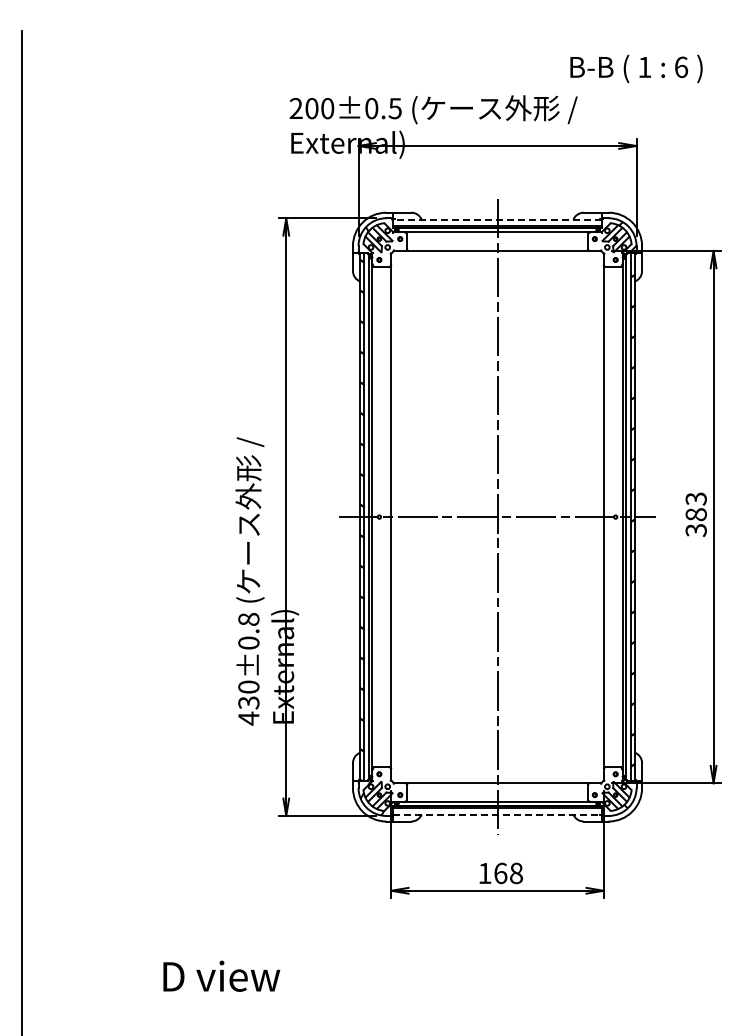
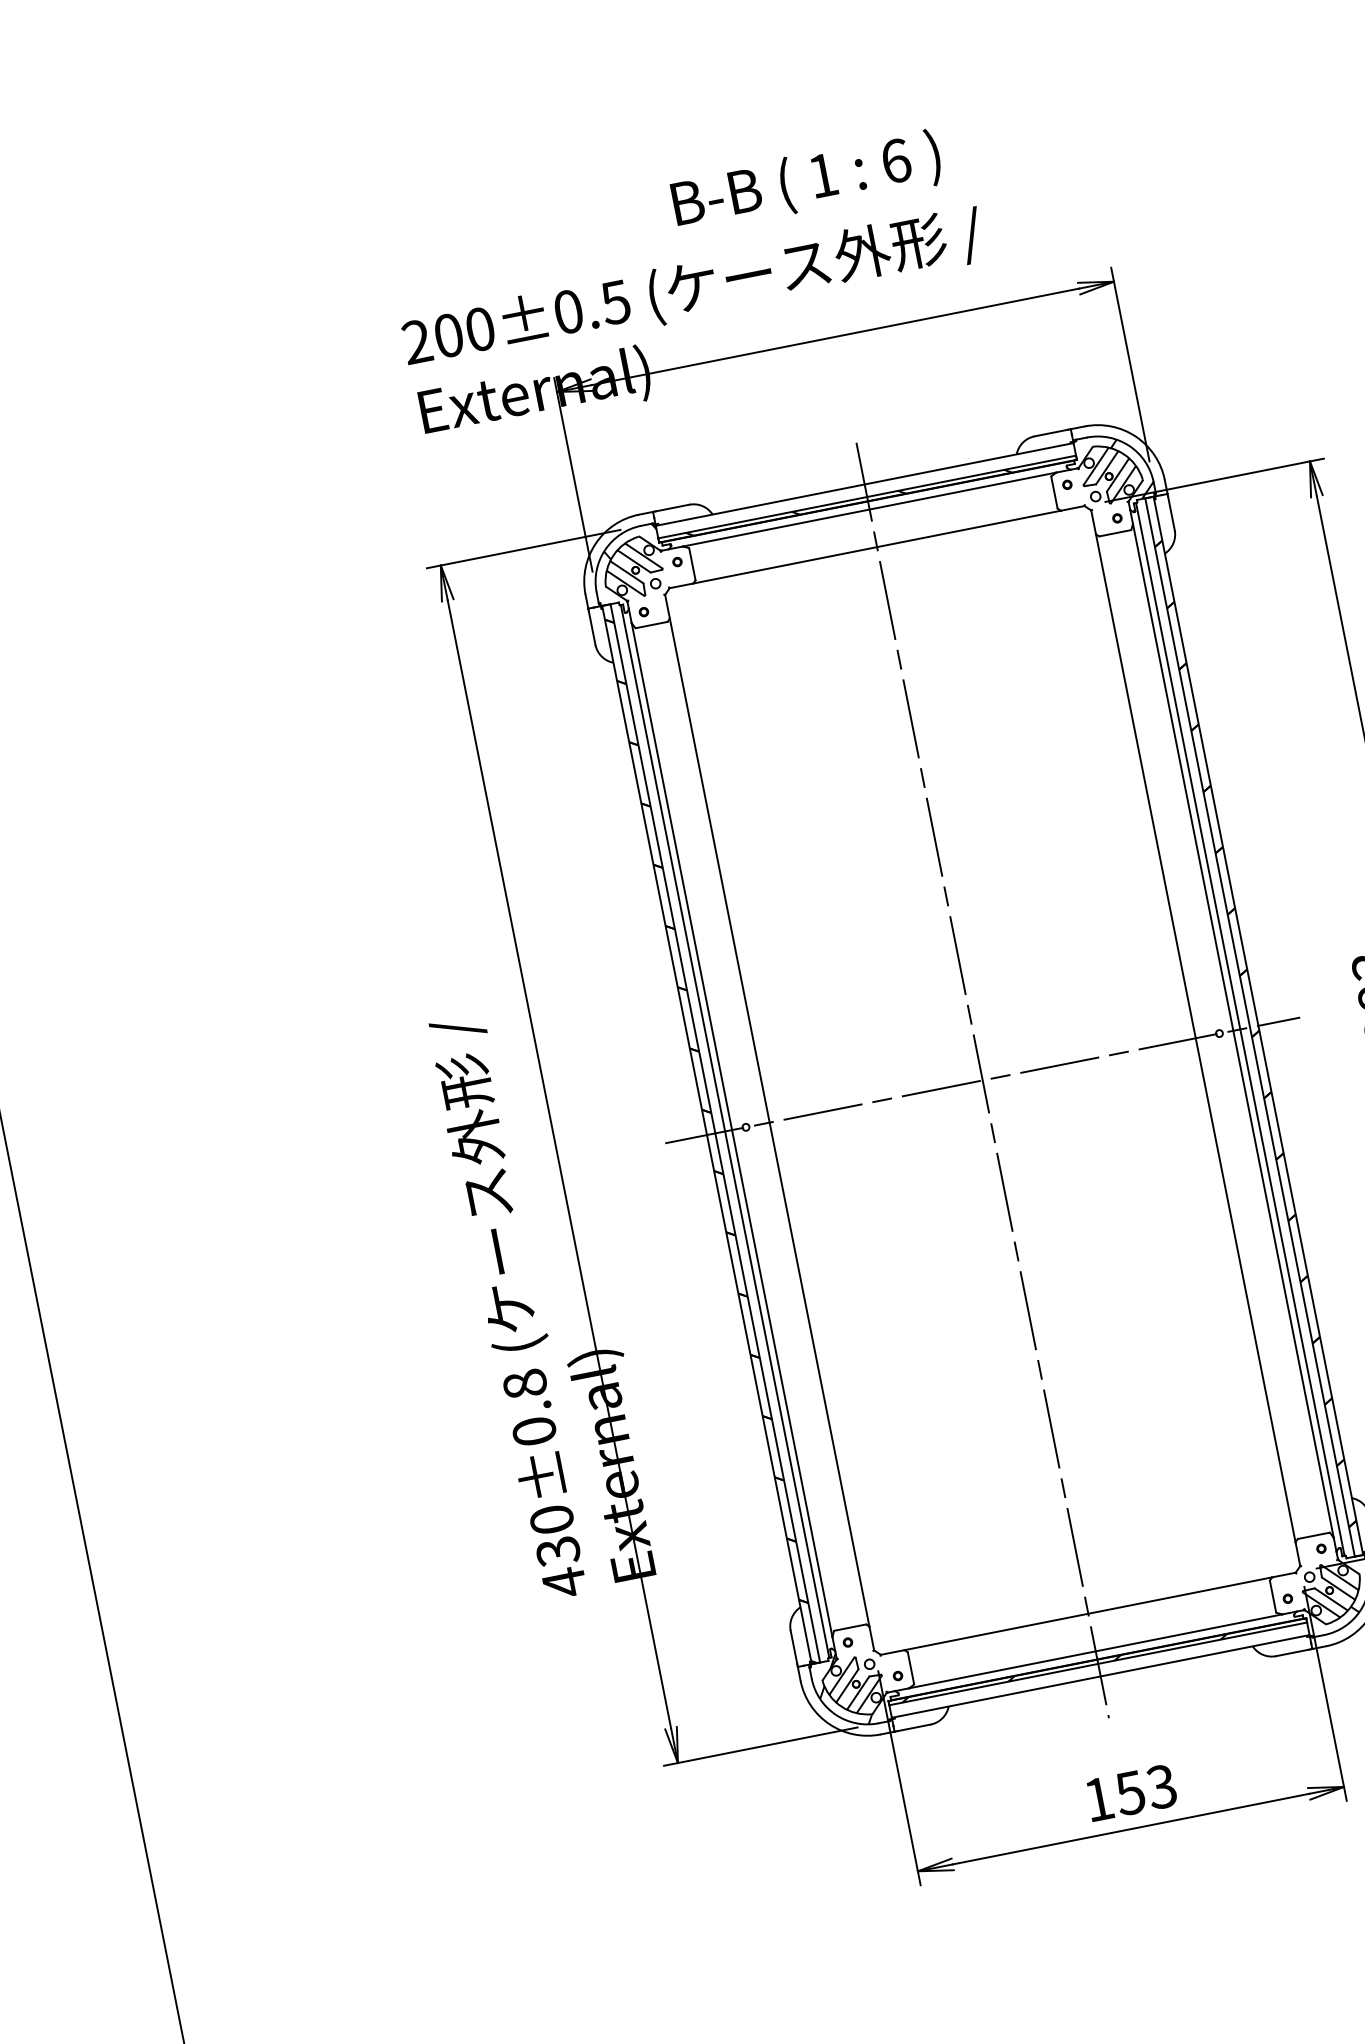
text: (636, 68) -> (806, 181), moved
line: (497, 219) -> (864, 484), dashed -> solid
line: (498, 814) -> (1102, 1675), dashed -> solid
text: (508, 873) -> (1146, 1790), 168 -> 153

